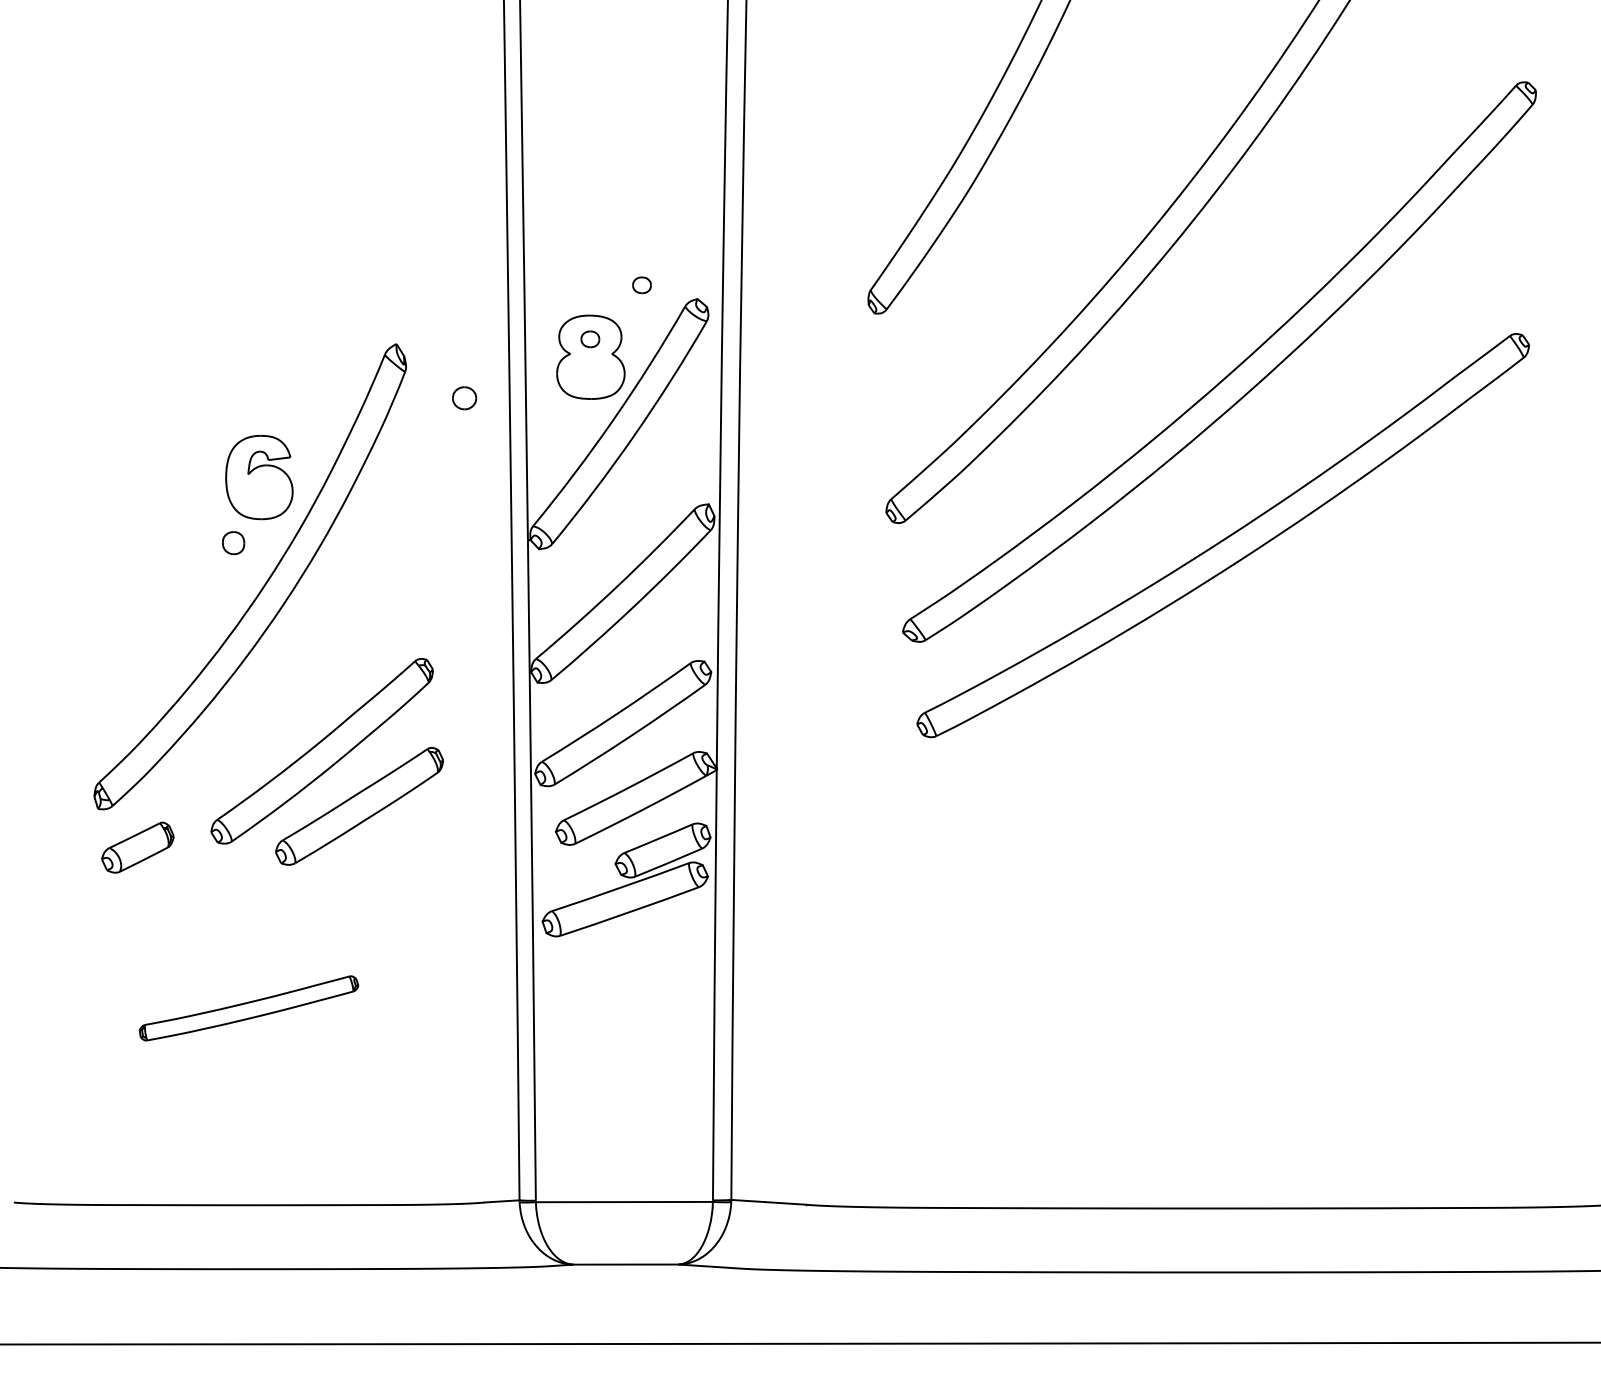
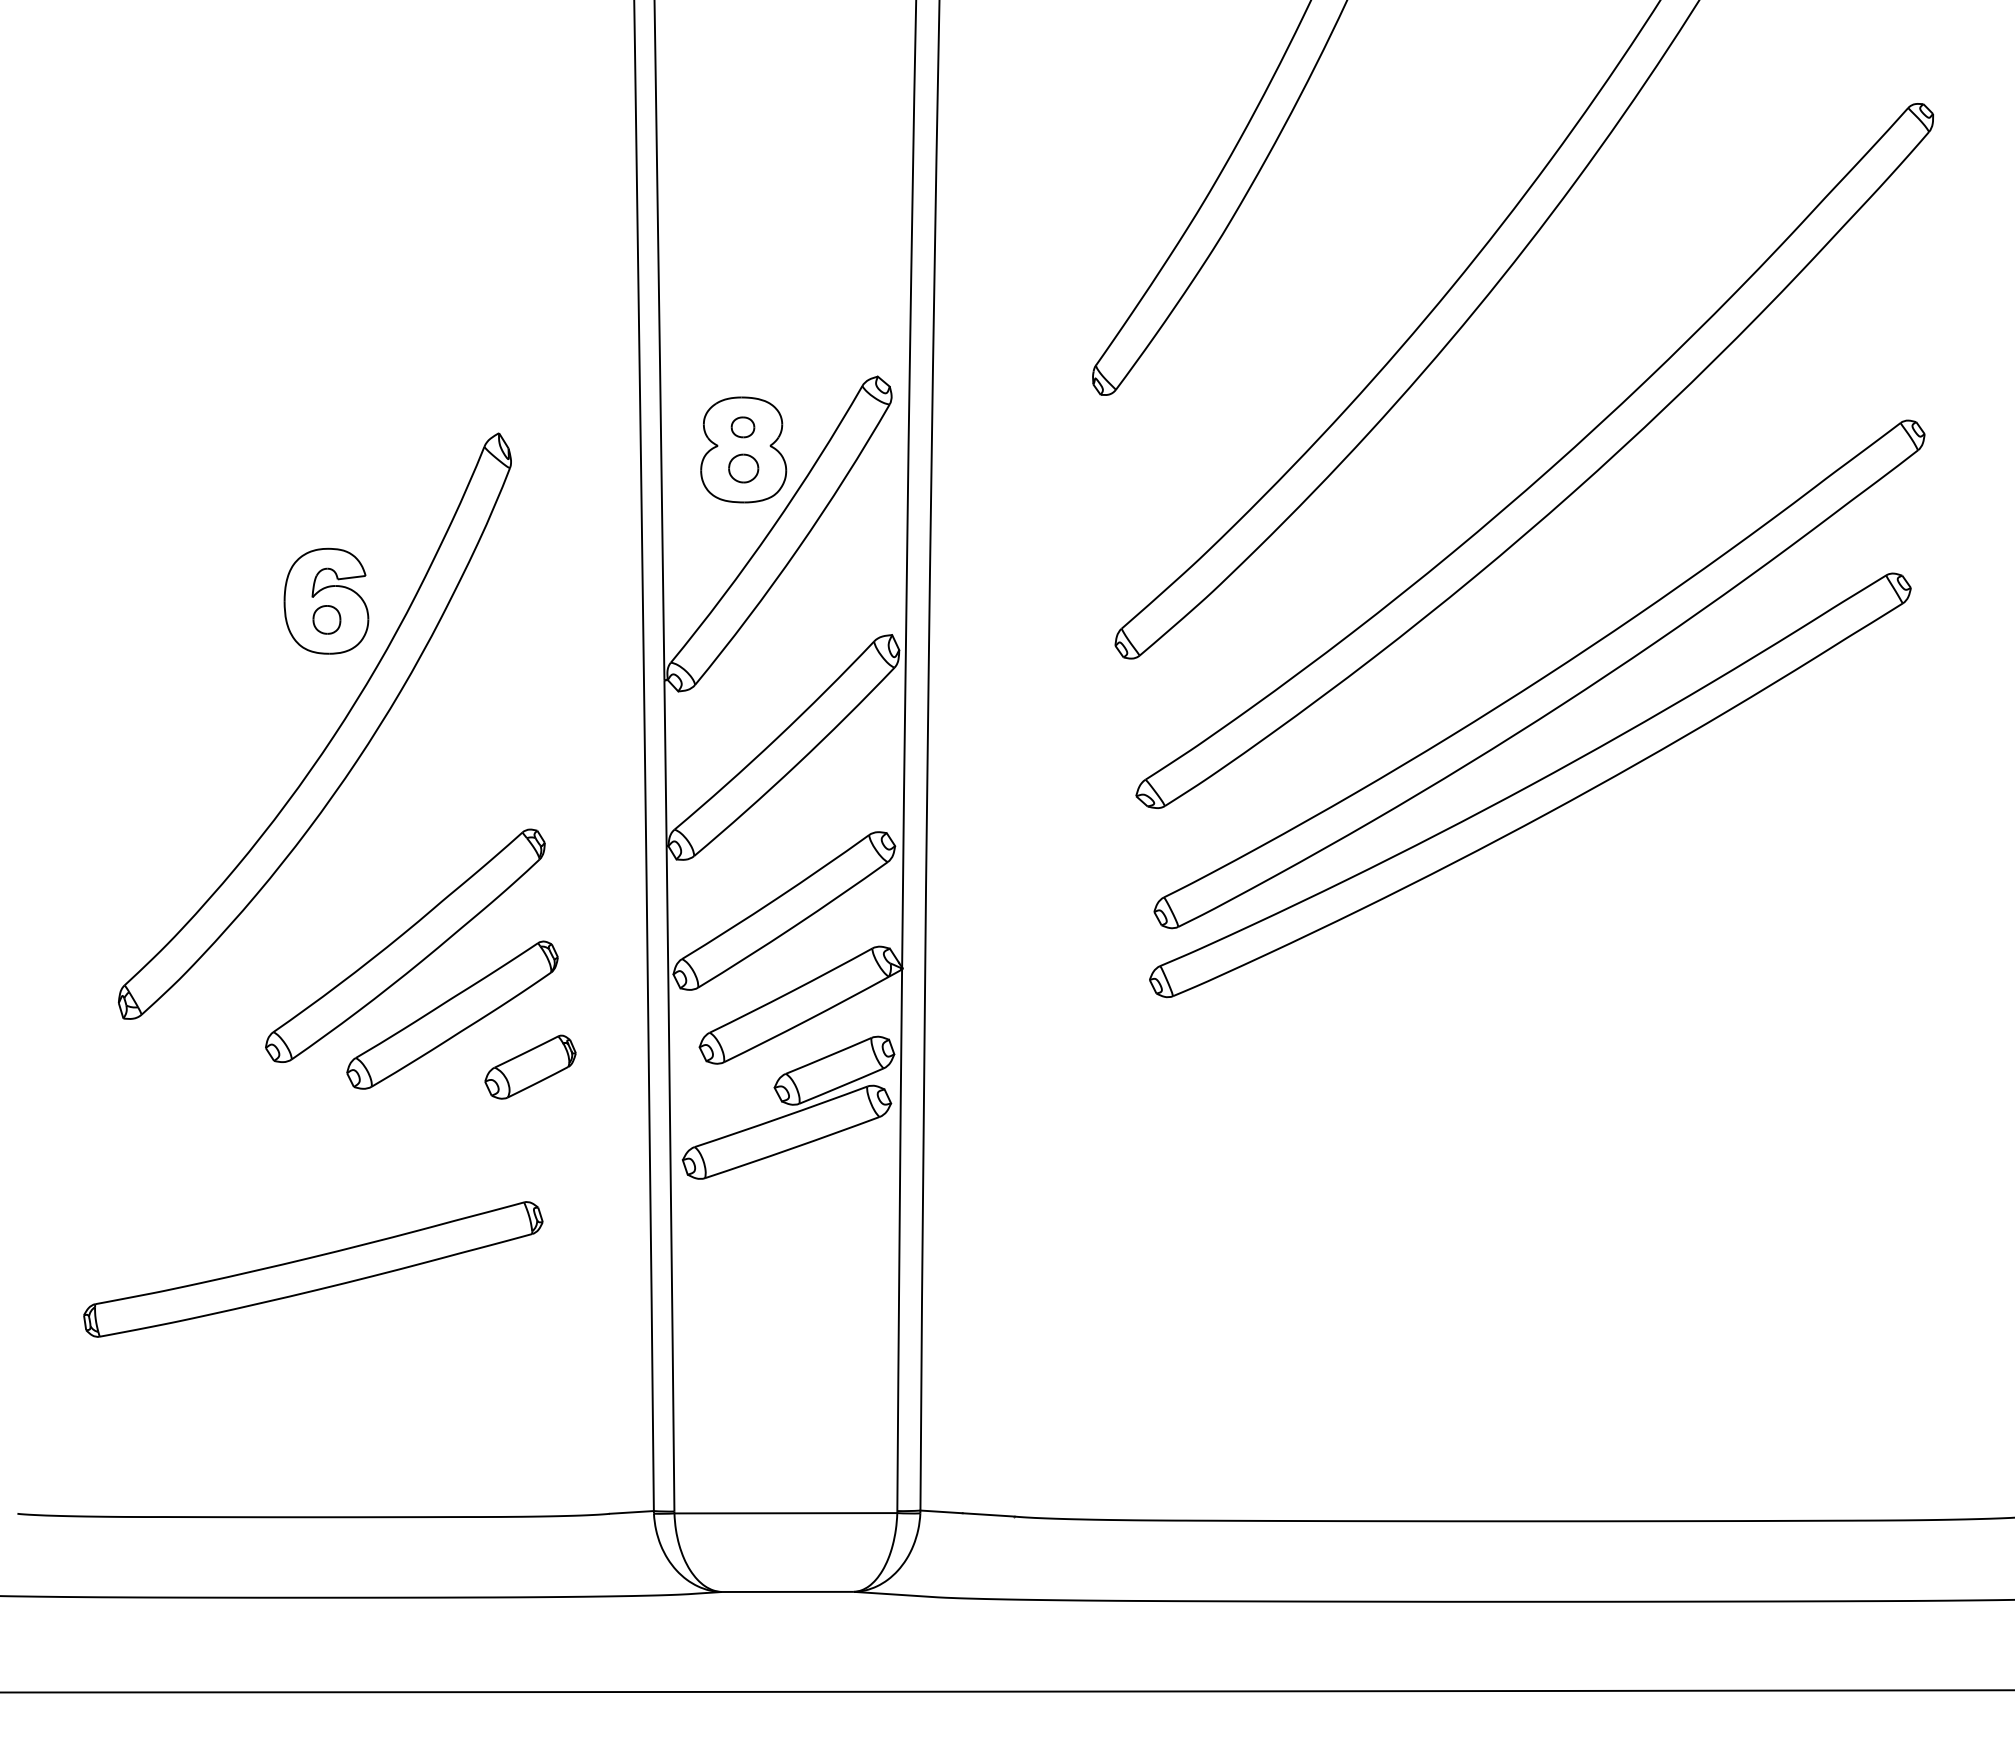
part: (641, 285) -> (807, 359), removed
part: (464, 398) -> (743, 468), moved
part: (233, 542) -> (326, 619), moved
part: (1216, 623) -> (1530, 785), added
part: (137, 847) -> (530, 1066), moved
part: (249, 1008) -> (313, 1269), size x1.67

